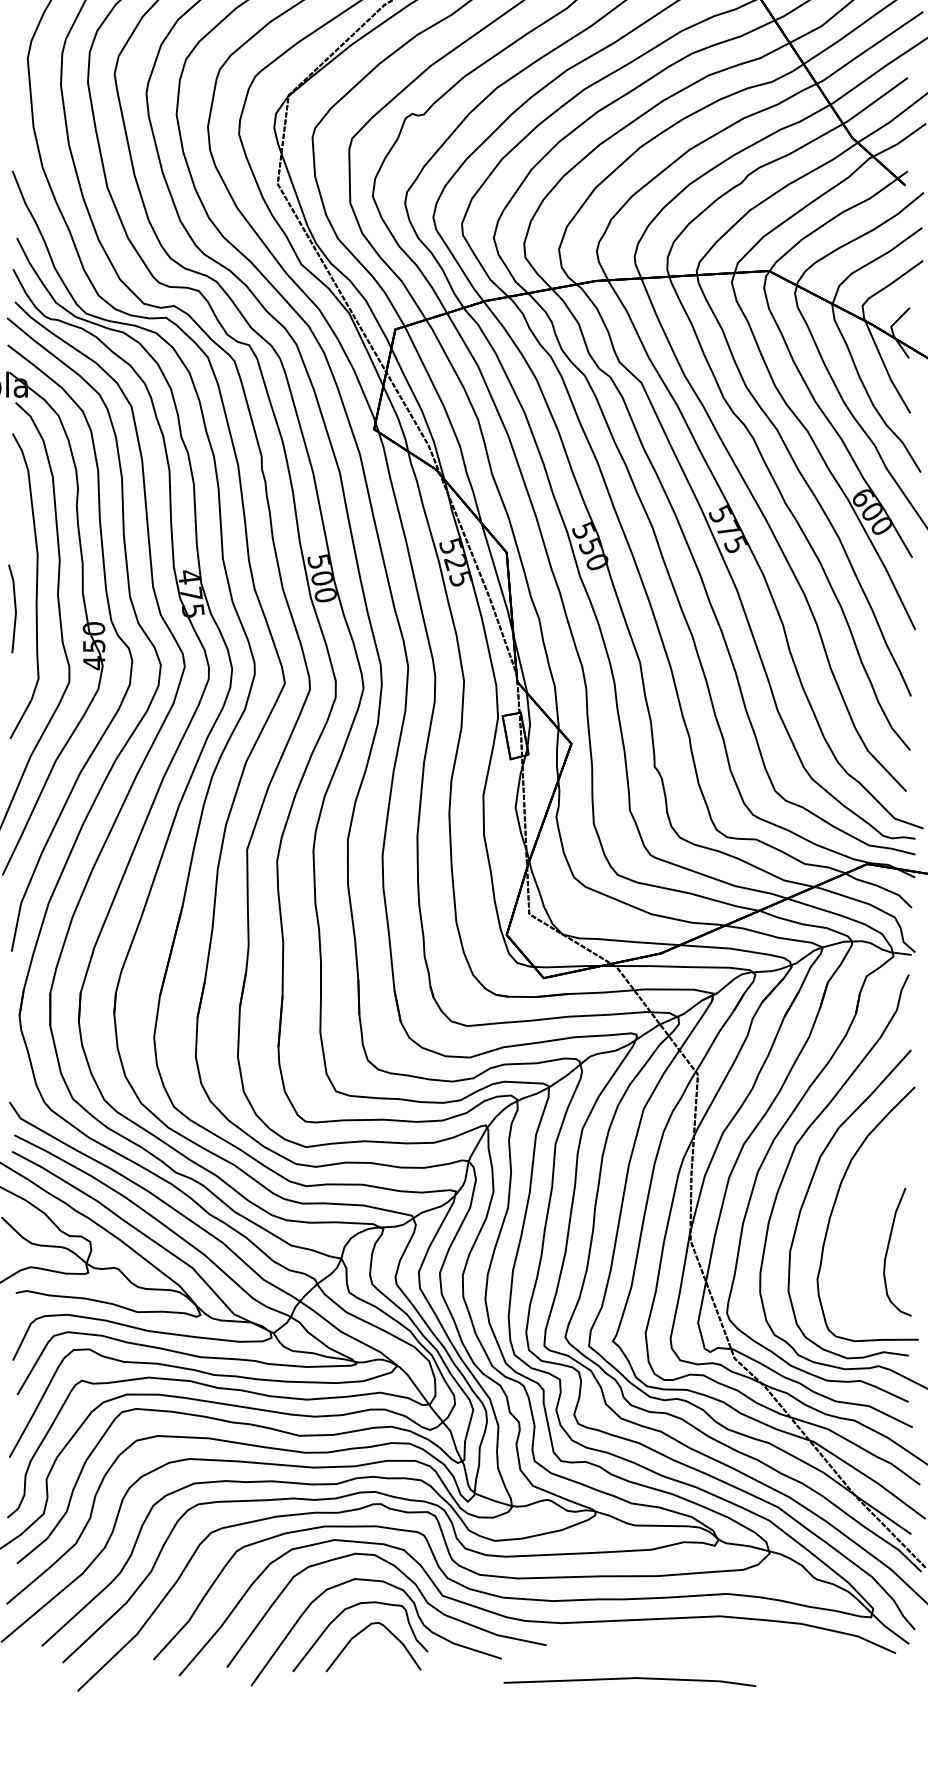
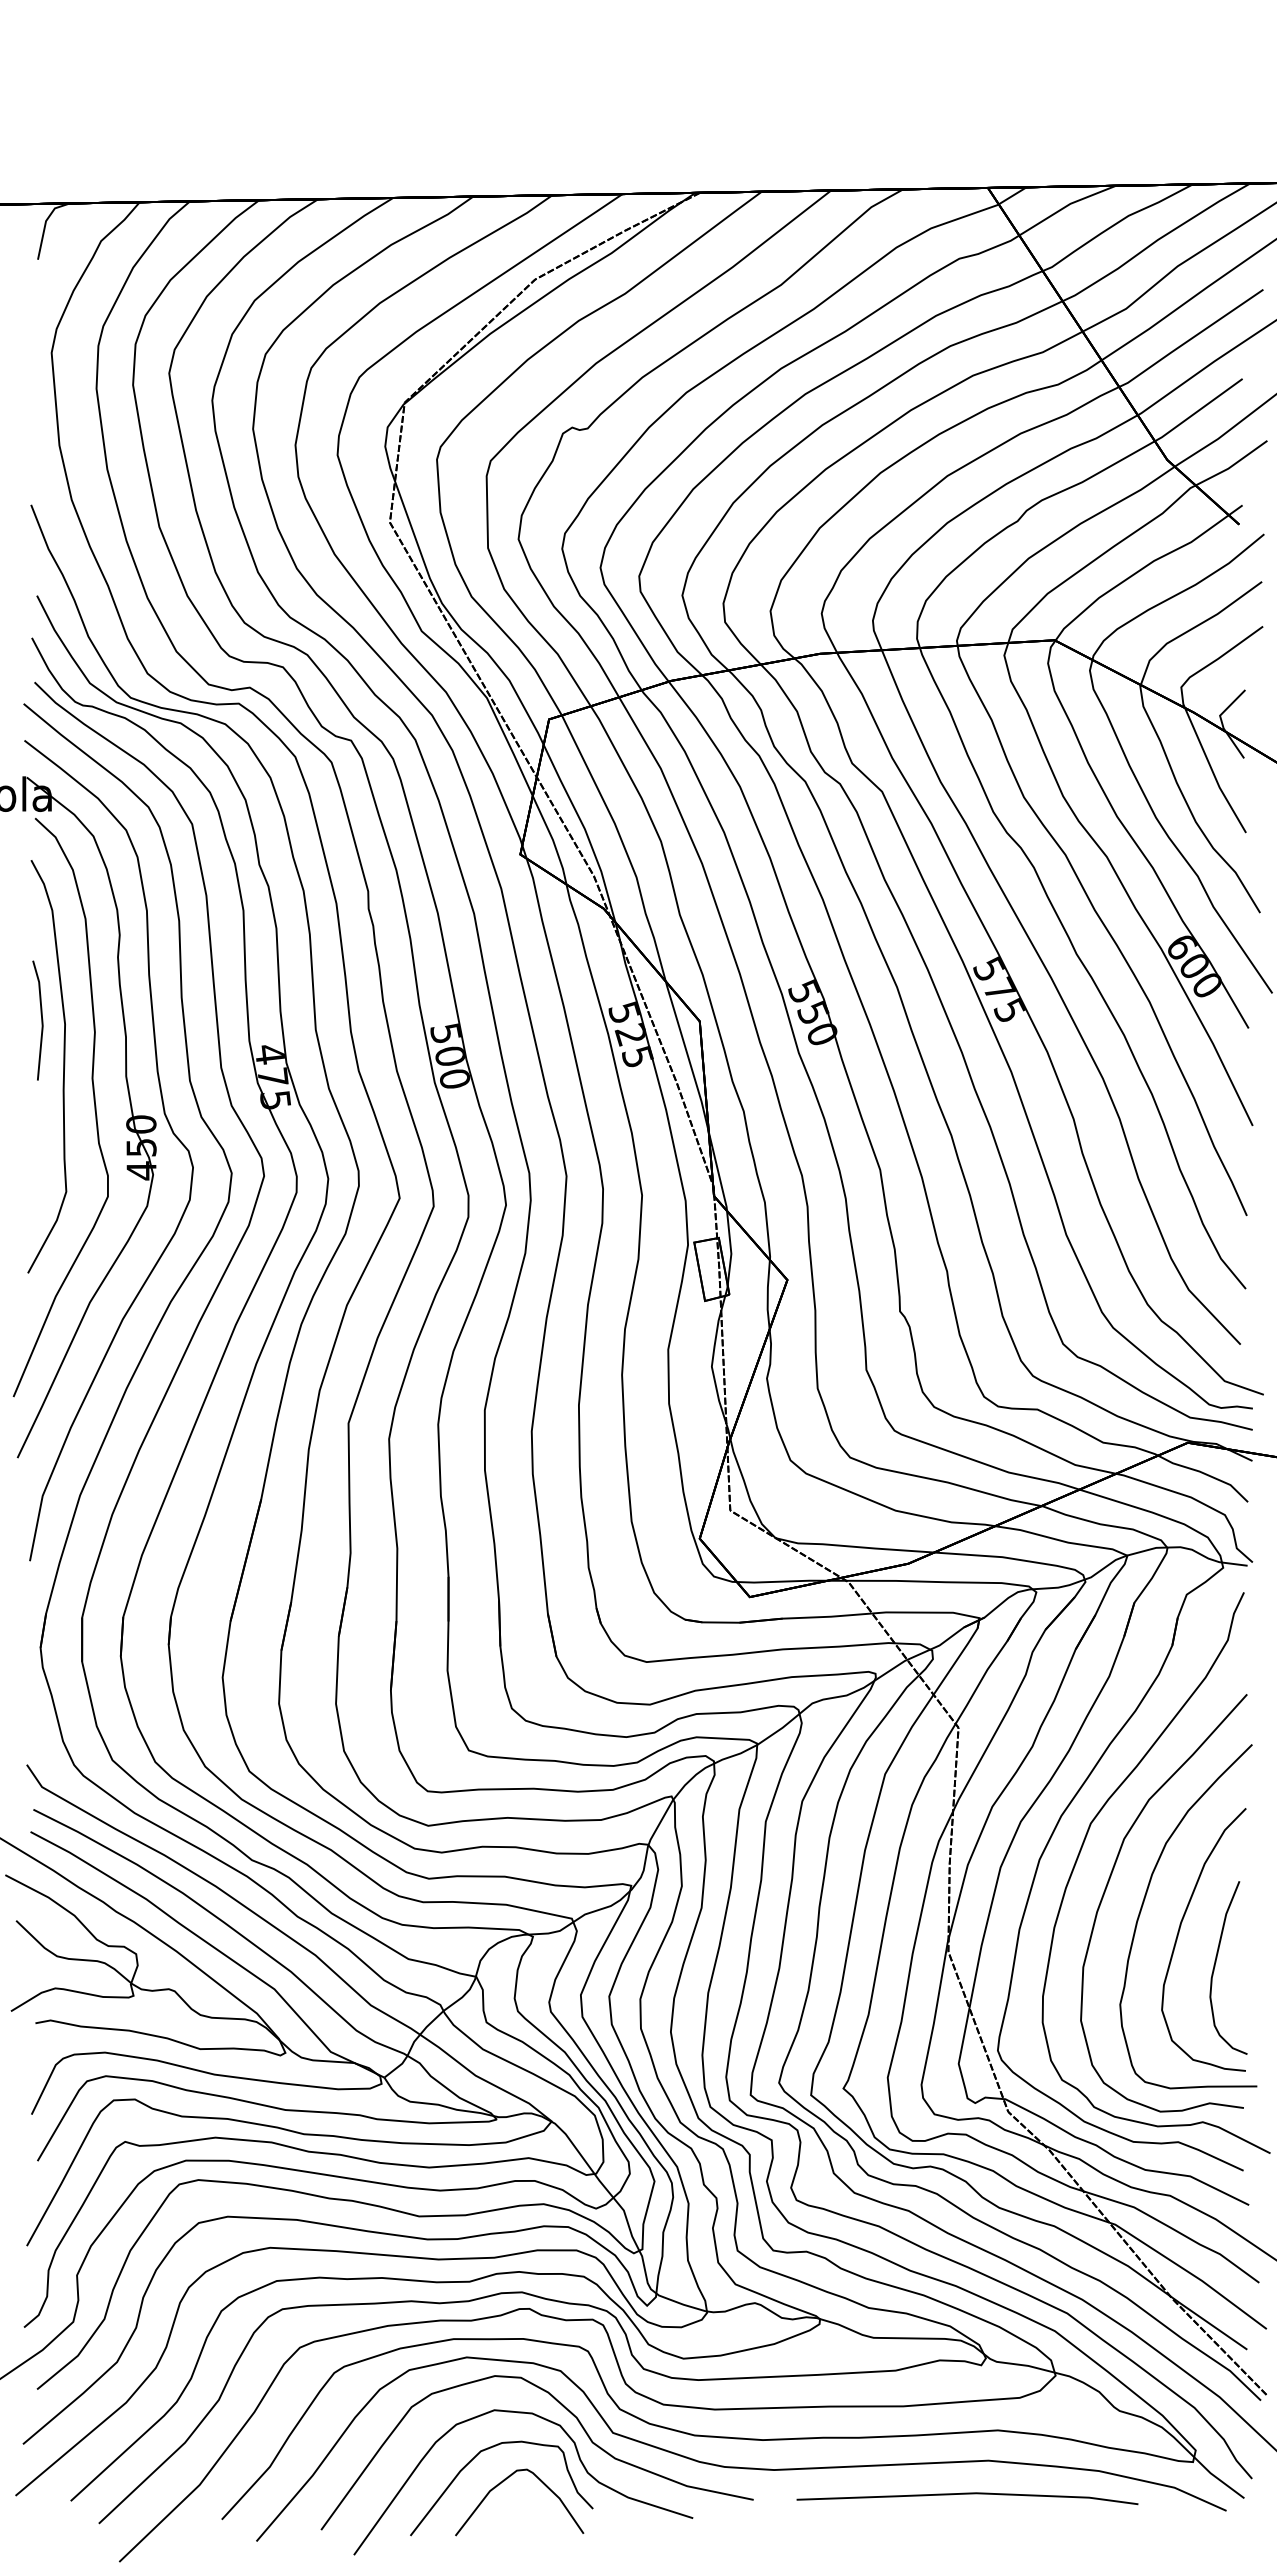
line: (15, 608) -> (41, 1020), moved
curve: (861, 1226) -> (1179, 1933), added
line: (629, 1678) -> (967, 2494), moved

